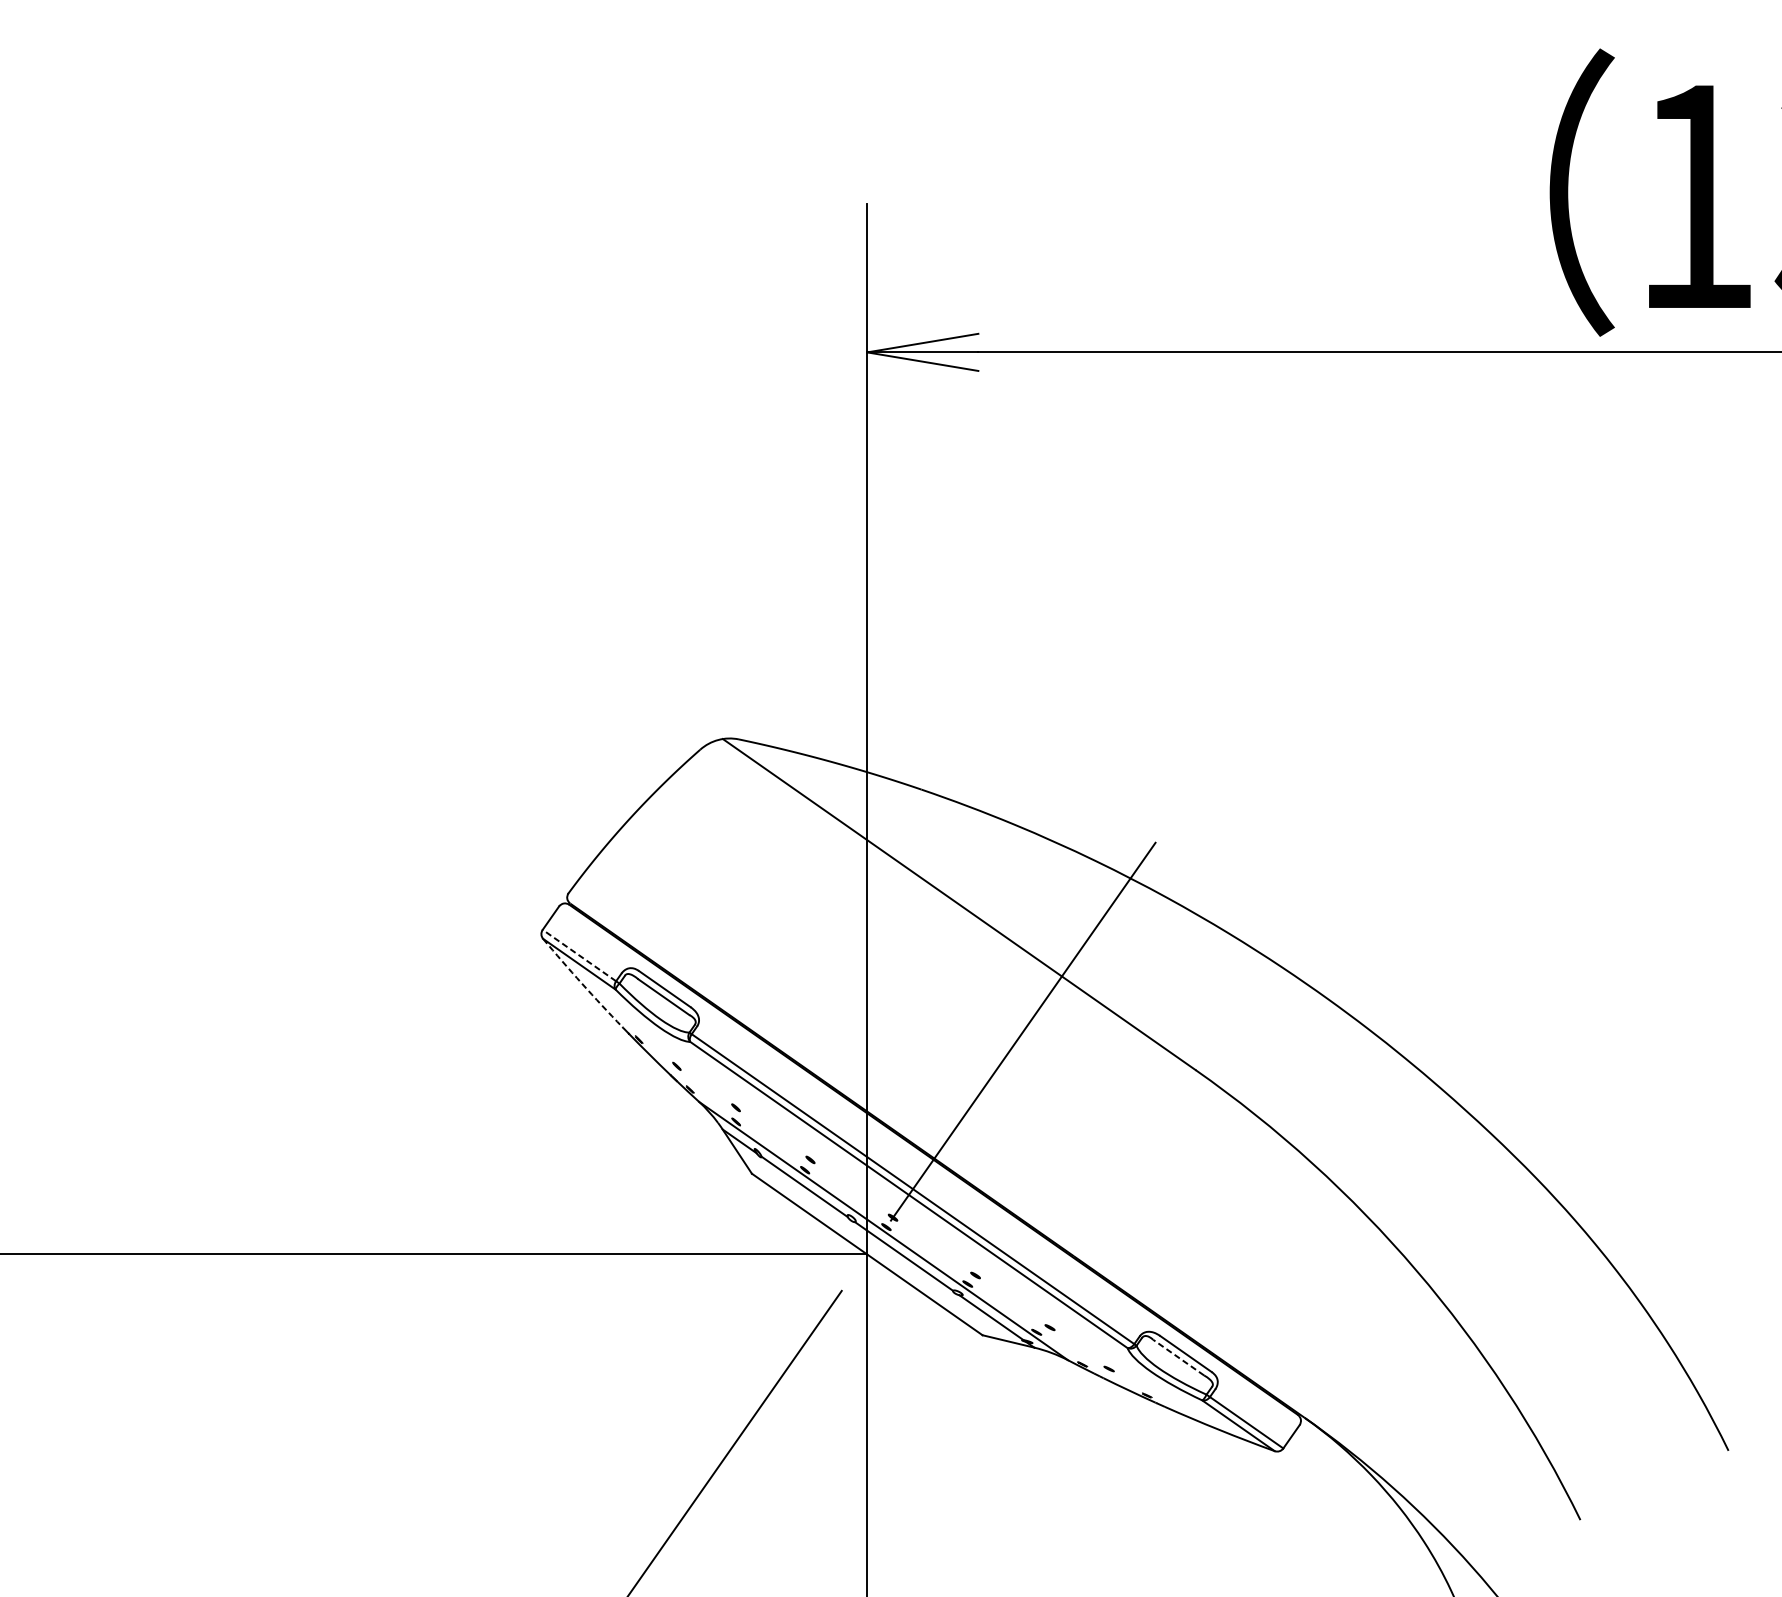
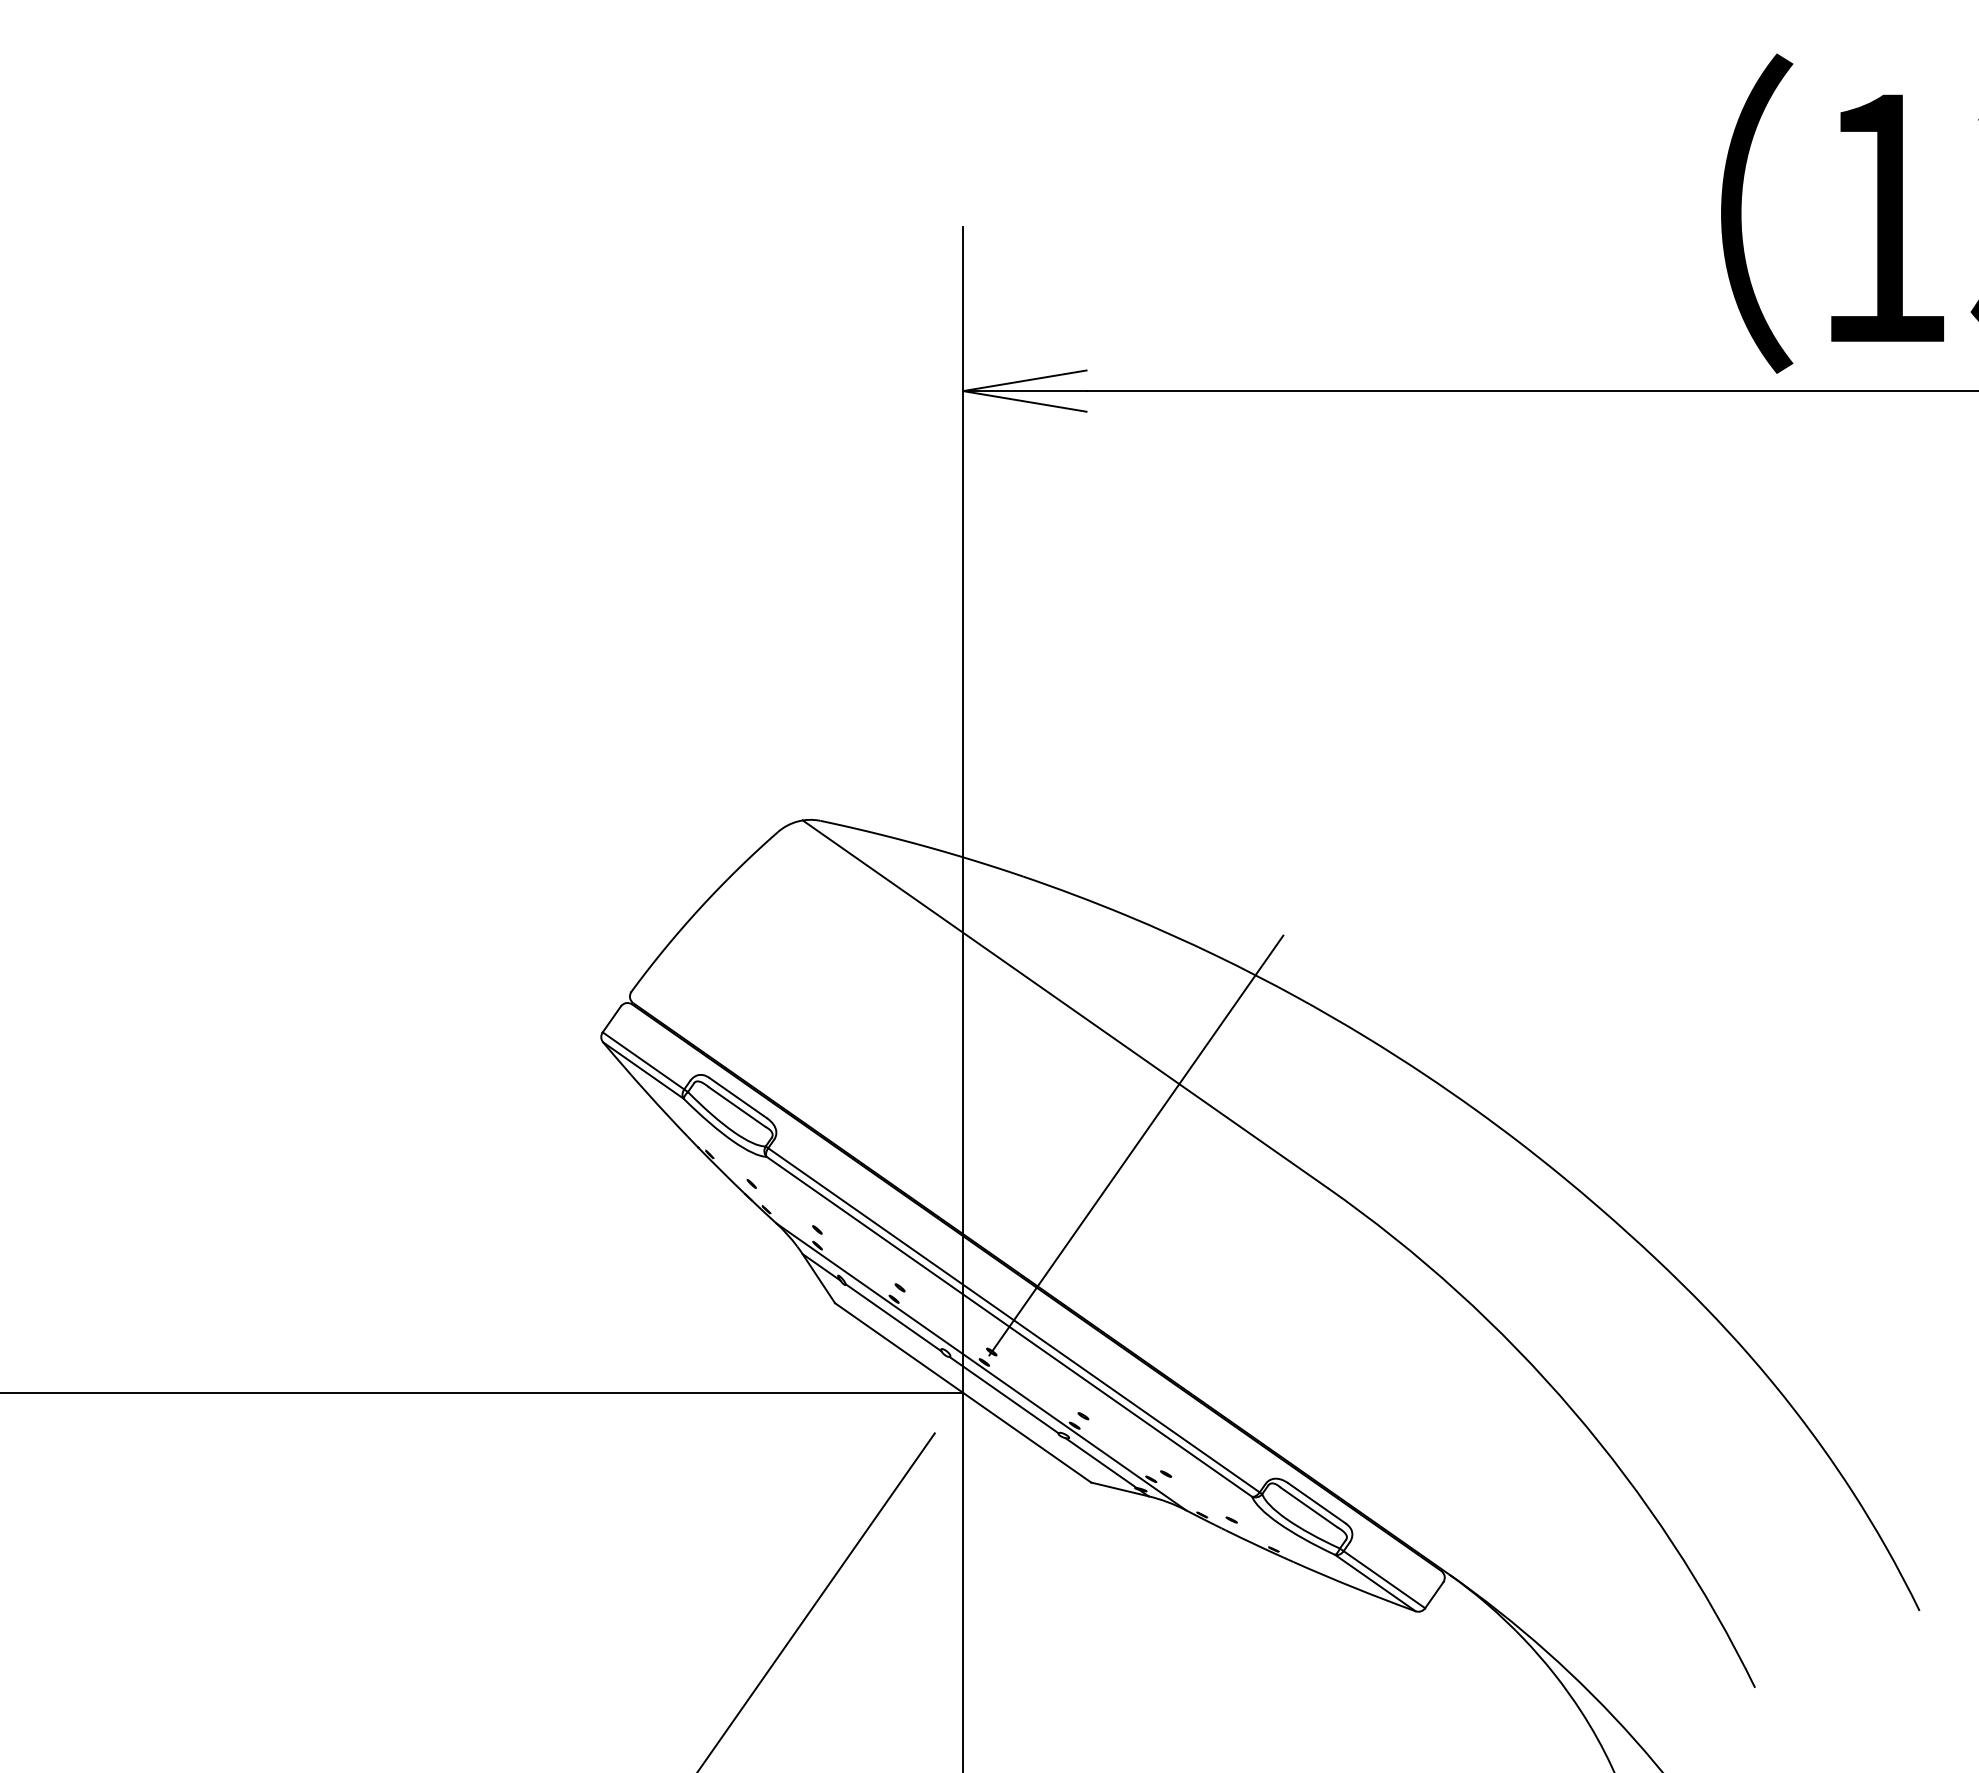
line: (579, 955) -> (643, 1060), dashed -> solid
arc: (582, 984) -> (646, 1092), dashed -> solid
line: (1178, 1357) -> (1308, 1507), dashed -> solid

